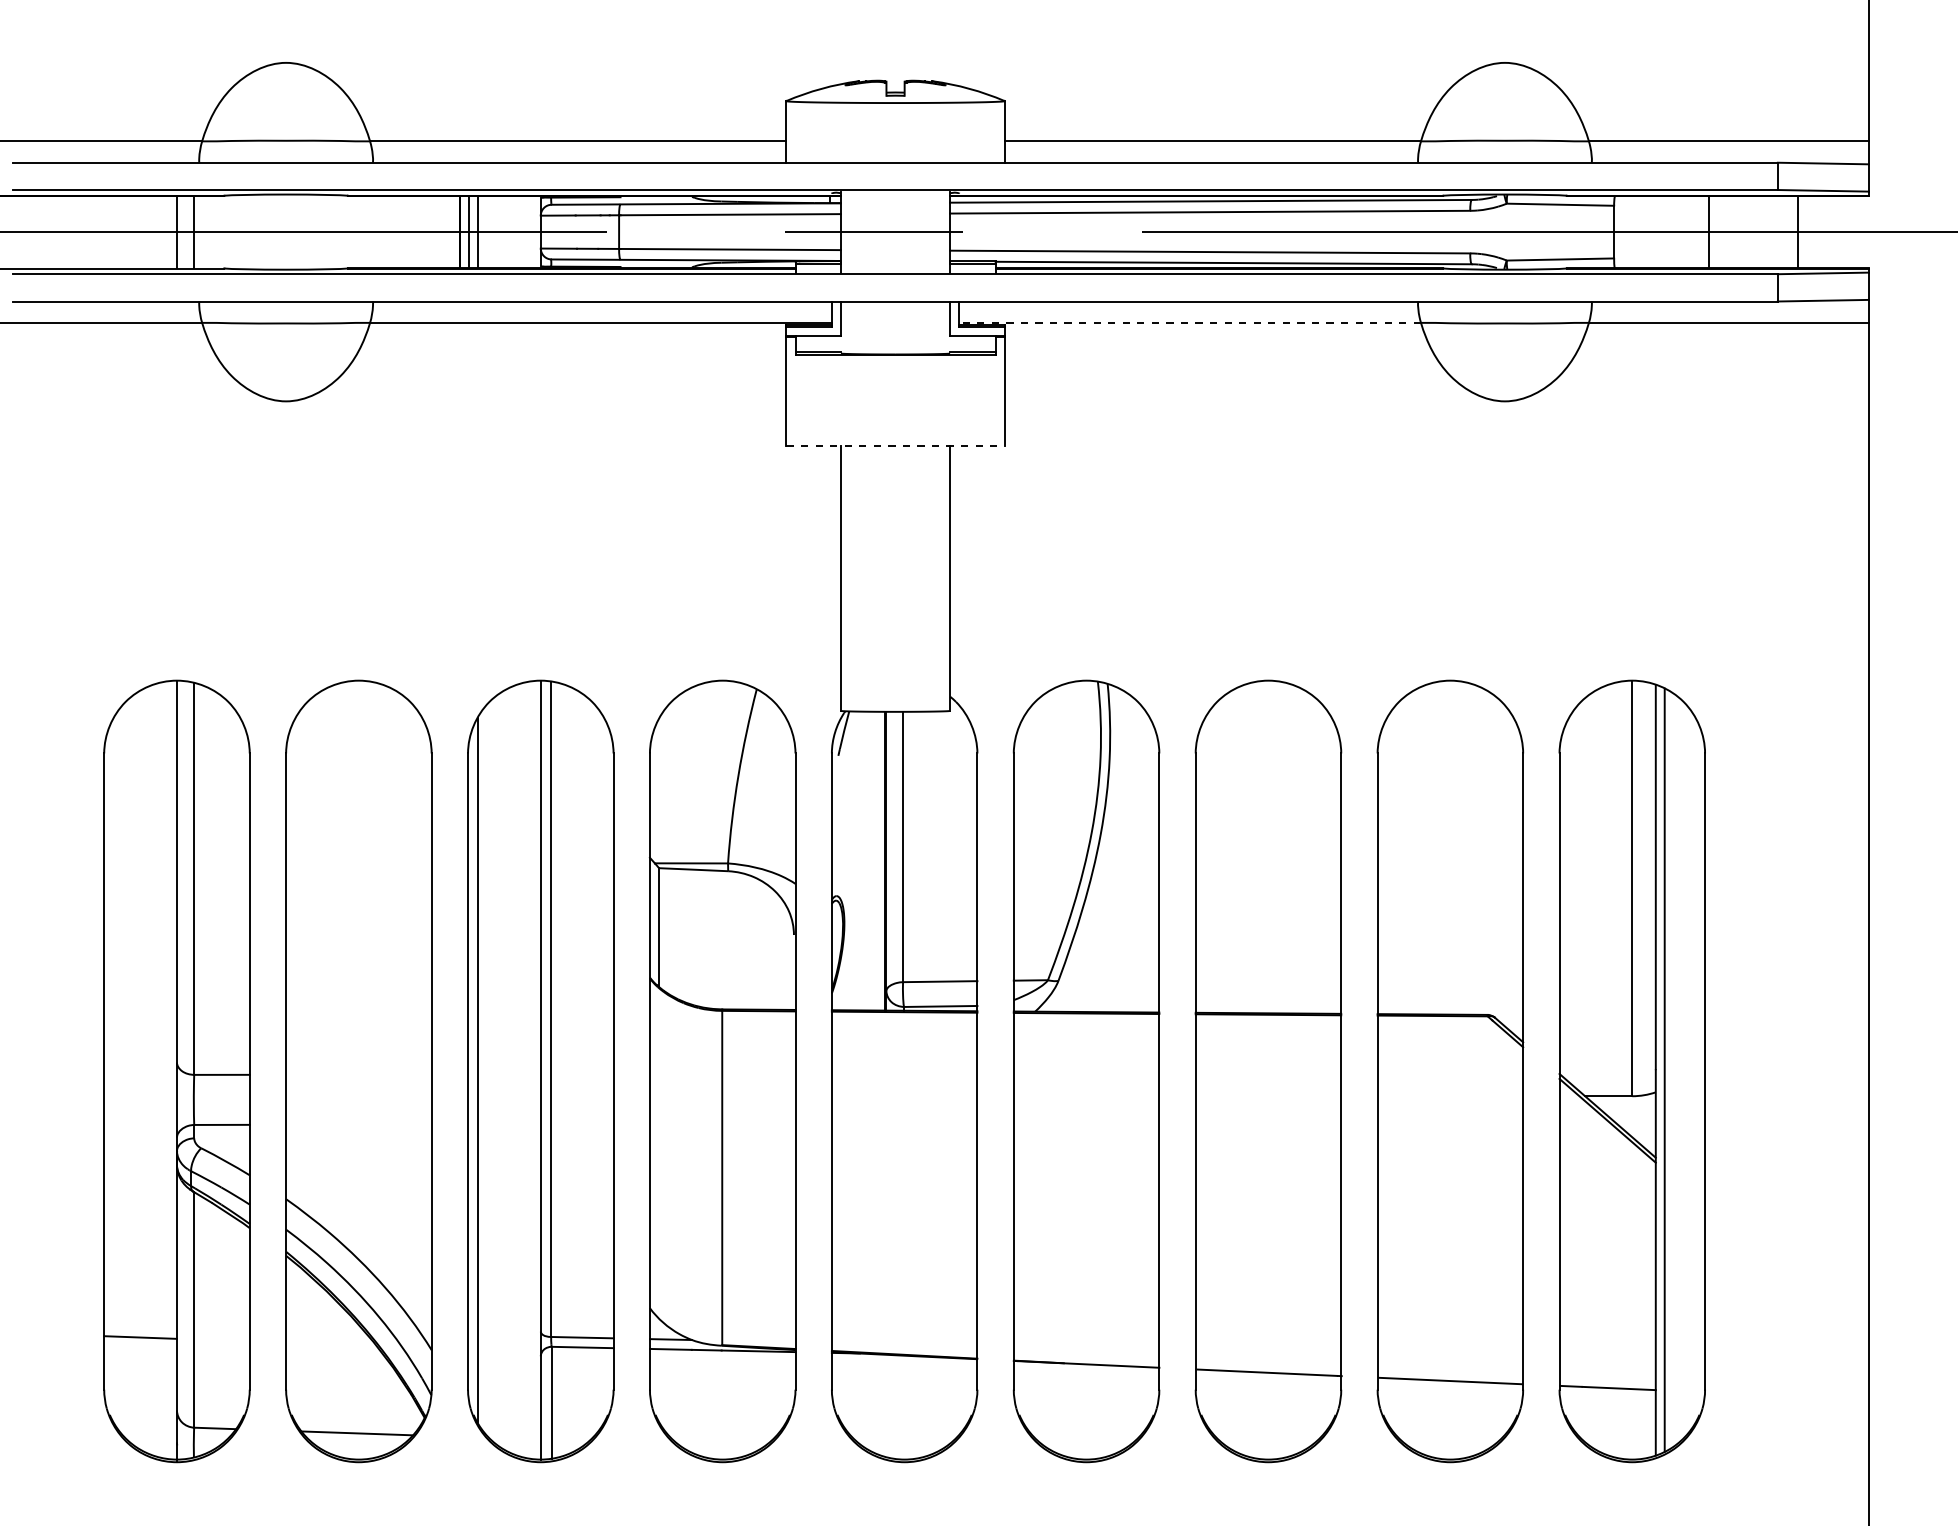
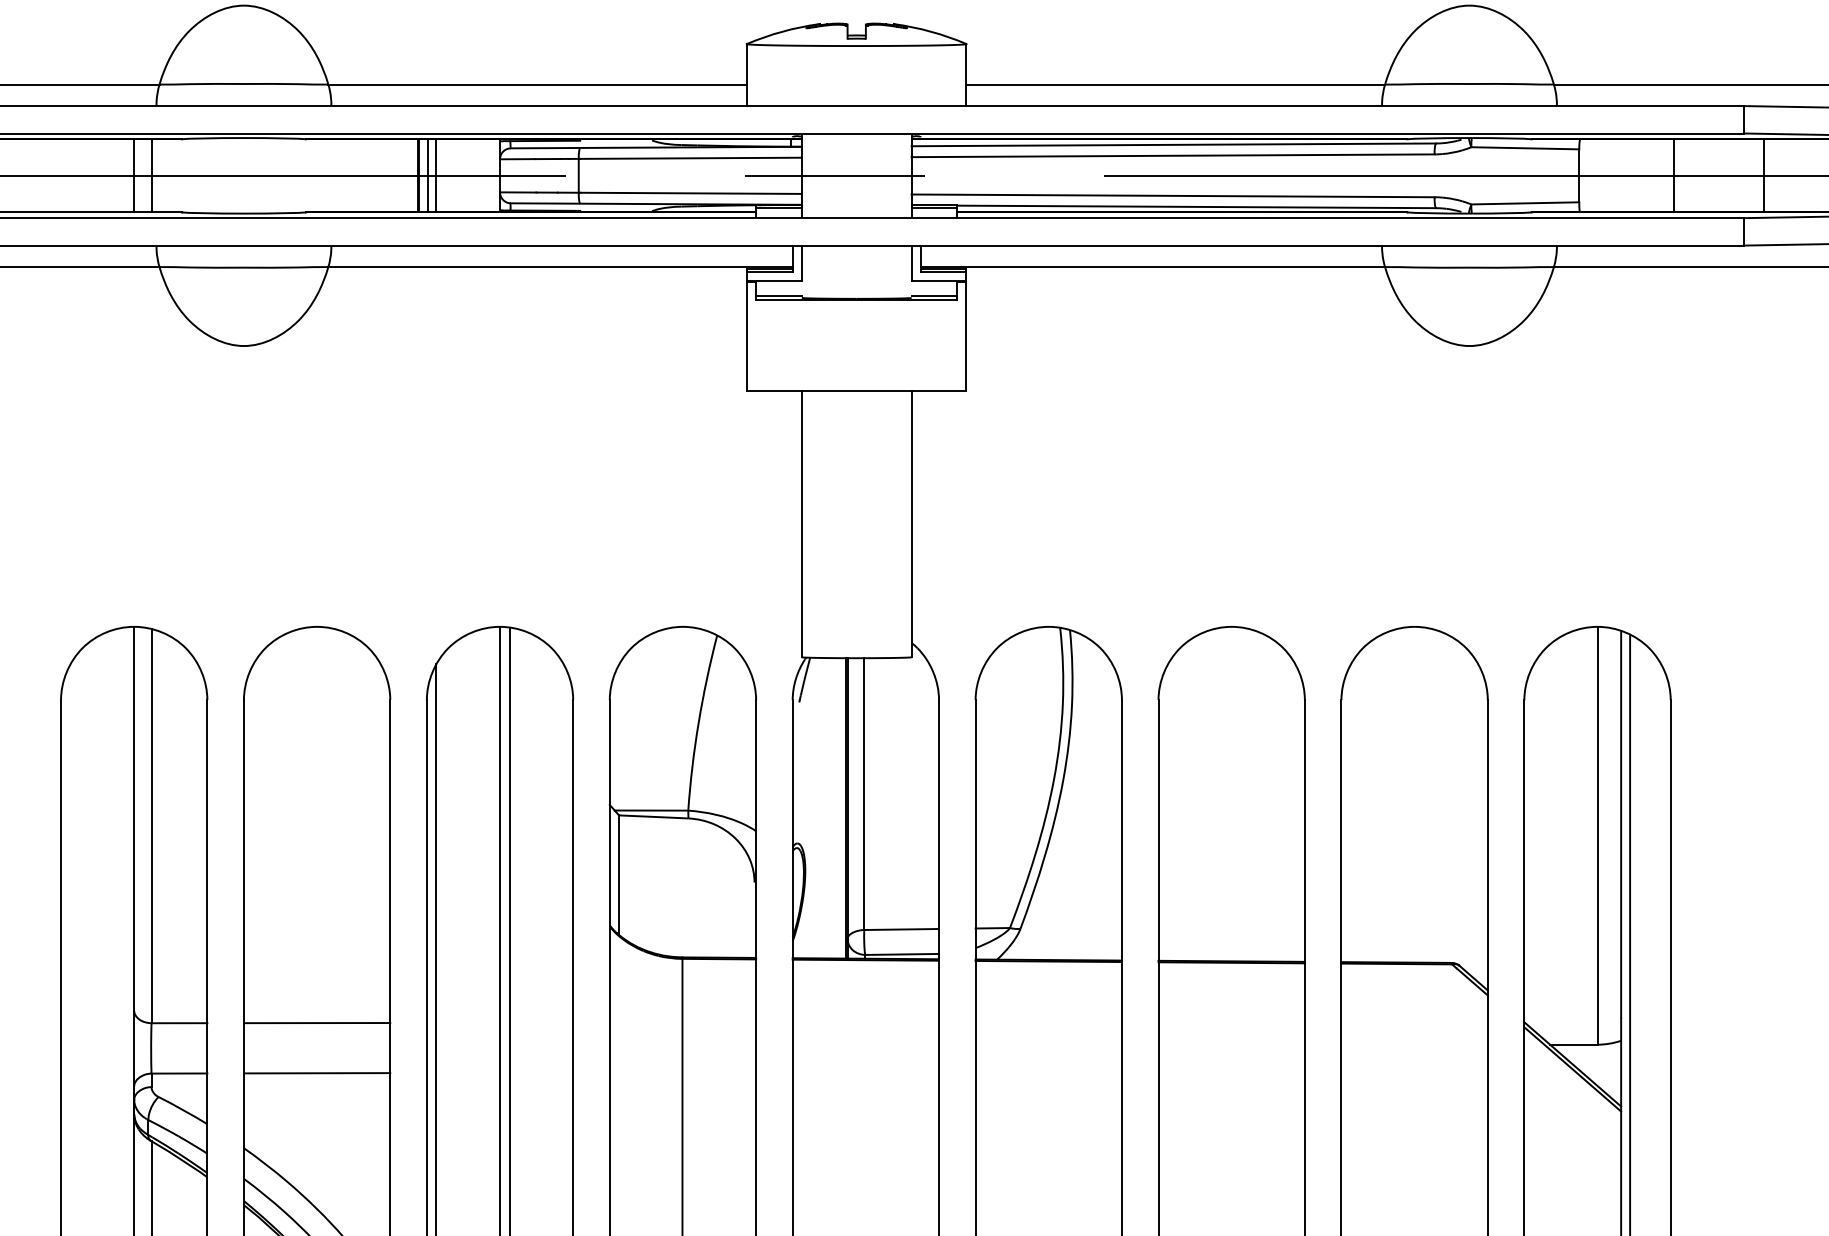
line: (1190, 322) -> (1153, 266), dashed -> solid
line: (896, 446) -> (857, 391), dashed -> solid
line: (358, 1074) -> (316, 1022), added
line: (358, 1124) -> (316, 1073), added

